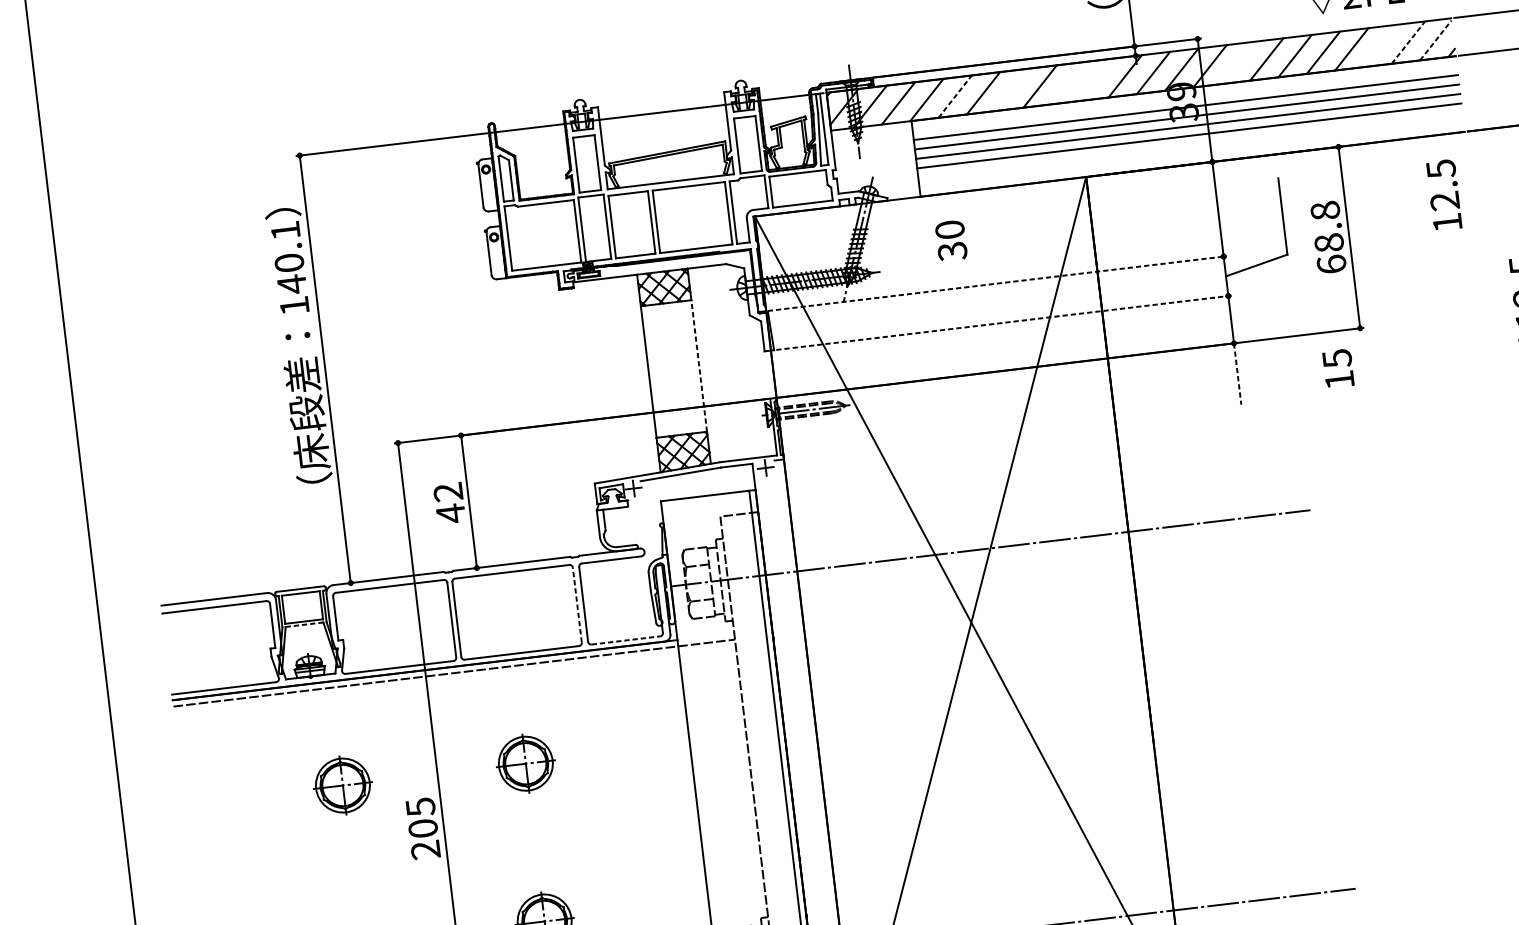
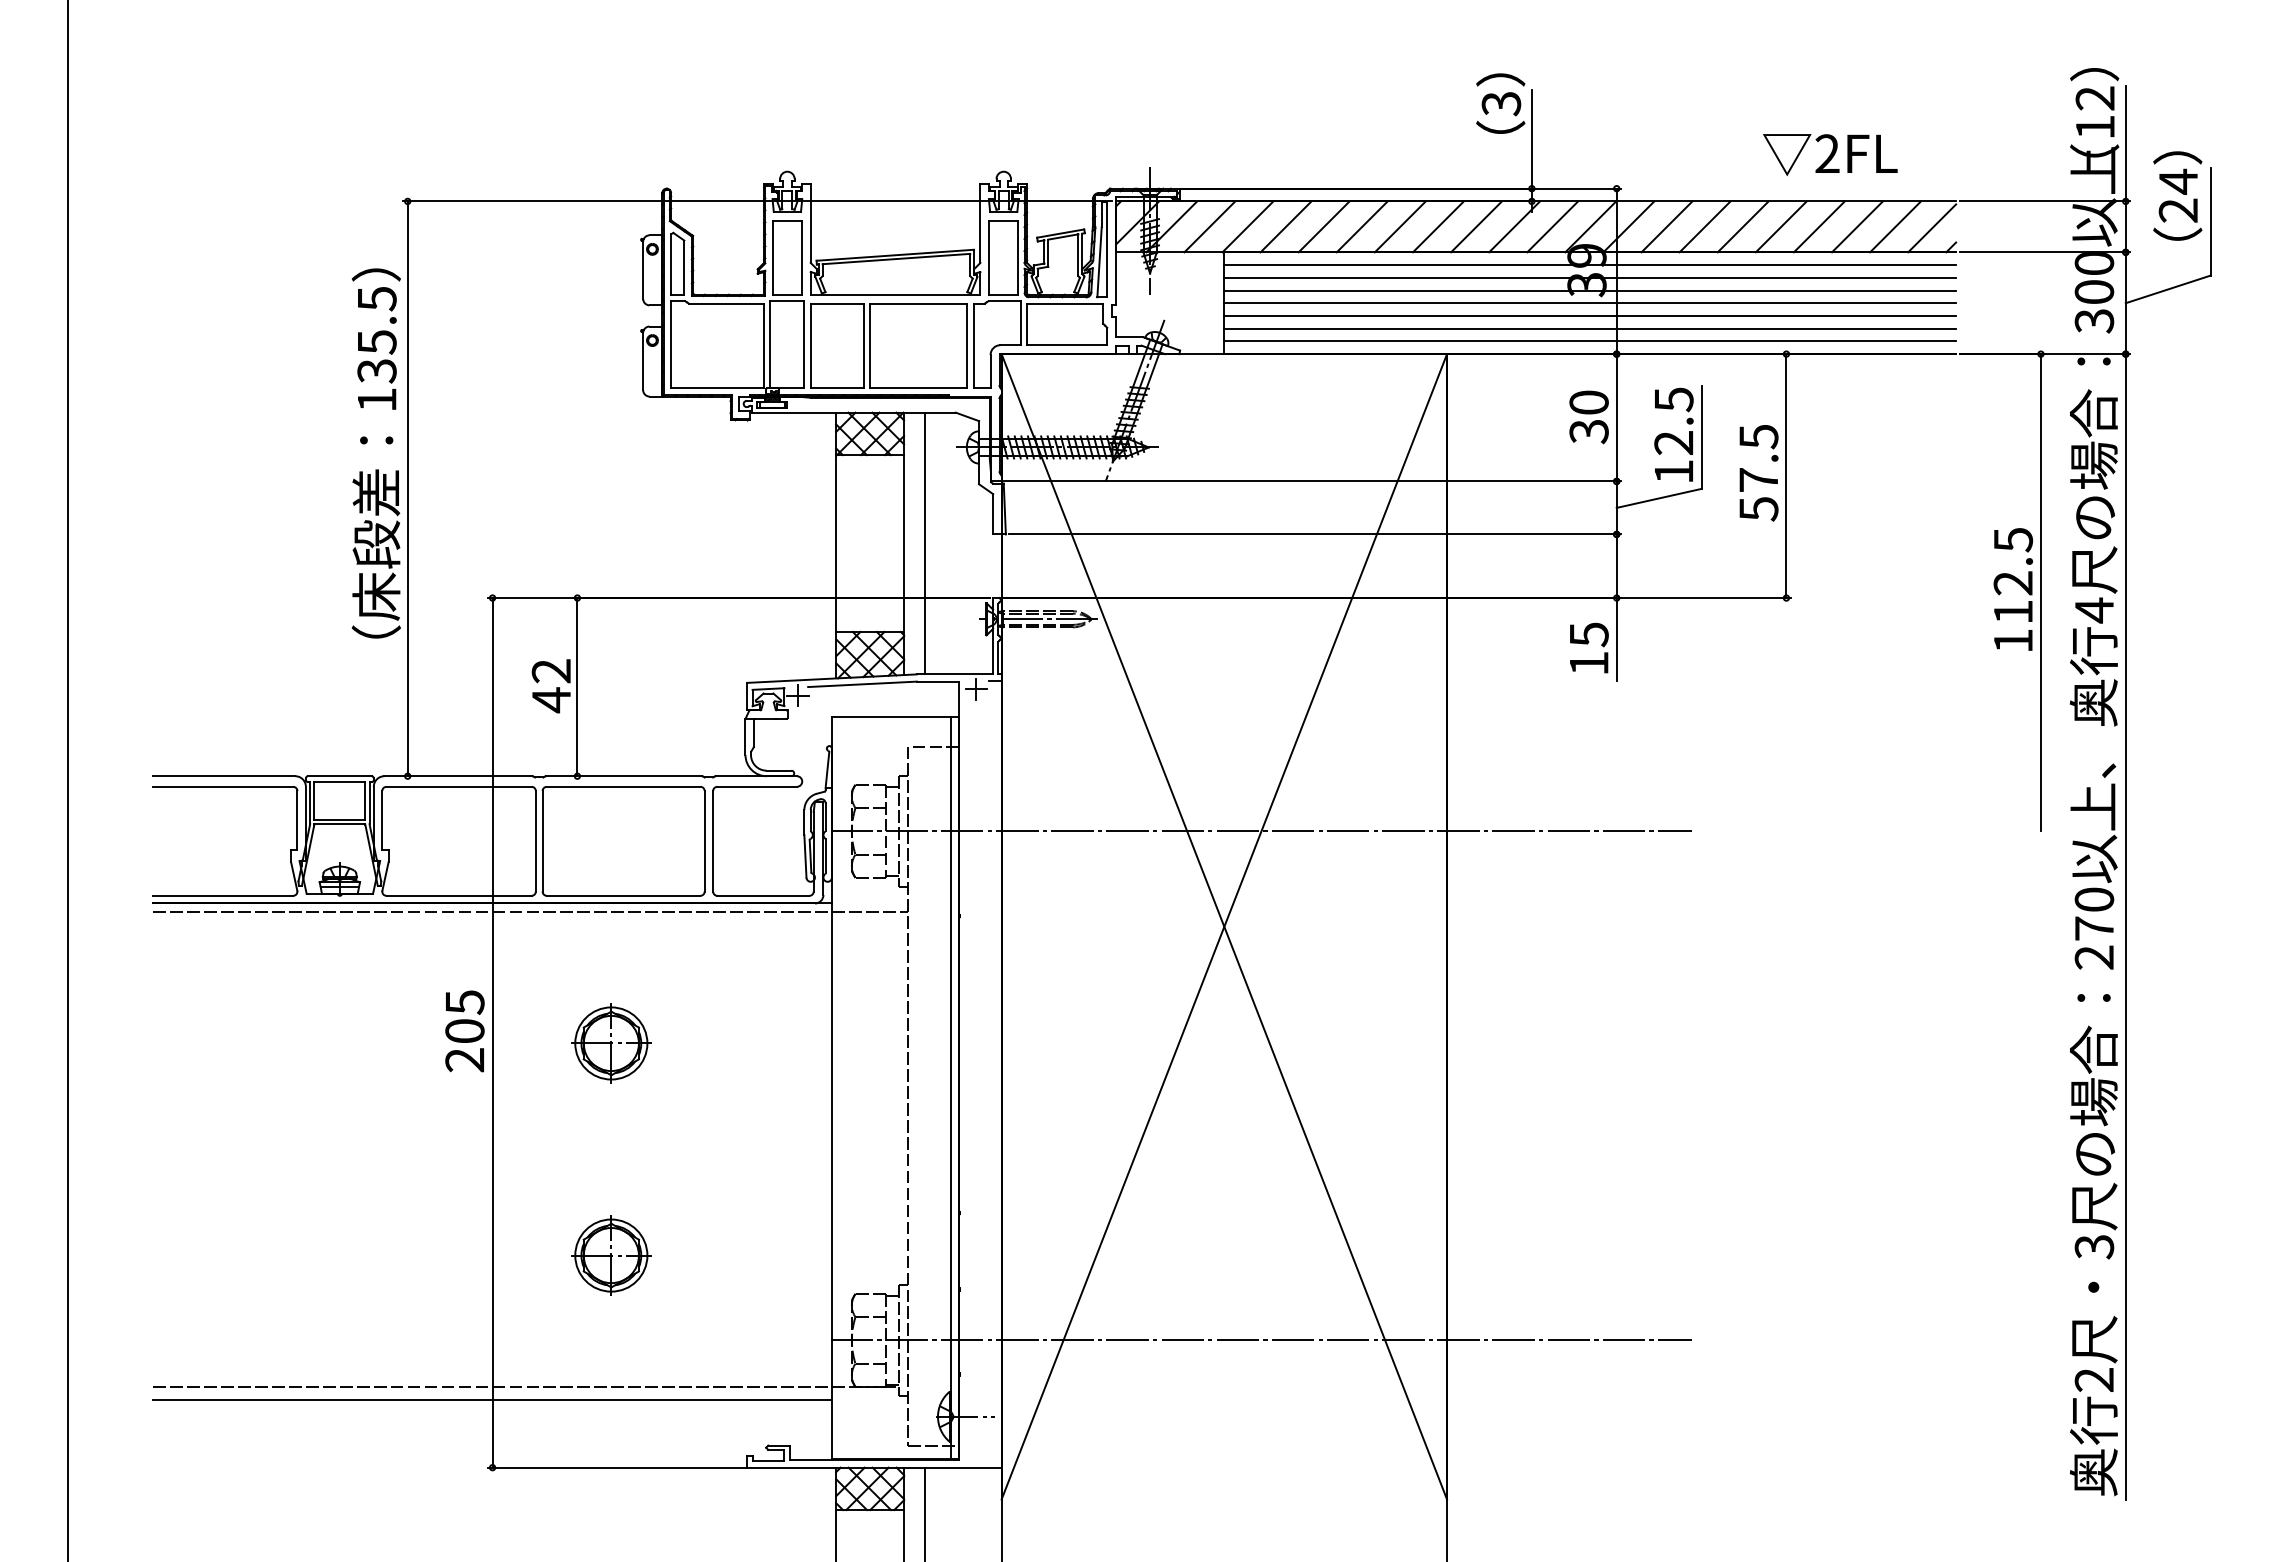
line: (1436, 40) -> (1932, 228), dashed -> solid
line: (1408, 42) -> (1895, 226), dashed -> solid
line: (1380, 45) -> (1857, 226), added
line: (1238, 62) -> (1666, 226), added
line: (1096, 79) -> (1476, 226), added
line: (1067, 82) -> (1437, 226), added
line: (1011, 89) -> (1361, 226), added
line: (955, 96) -> (1286, 226), dashed -> solid
line: (1185, 98) -> (1590, 265), added
line: (1190, 145) -> (1590, 328), added
line: (1191, 154) -> (1590, 341), added
text: (1443, 194) -> (1673, 434), moved
text: (1328, 237) -> (1758, 472), 68.8 -> 57.5
text: (950, 240) -> (1588, 417), moved
text: (288, 258) -> (376, 335), 140.1 -> 135.5
line: (997, 283) -> (1312, 481), dashed -> solid
line: (1004, 322) -> (1315, 534), dashed -> solid
line: (715, 364) -> (925, 543), added
line: (699, 365) -> (904, 543), dashed -> solid
text: (1338, 368) -> (1589, 647), moved
line: (1237, 374) -> (1616, 639), dashed -> solid
line: (577, 604) -> (704, 840), dashed -> solid
line: (305, 624) -> (340, 824), dashed -> solid
line: (625, 640) -> (763, 895), dashed -> solid
part: (343, 785) -> (365, 1043), removed
text: (422, 828) -> (464, 1031), moved

